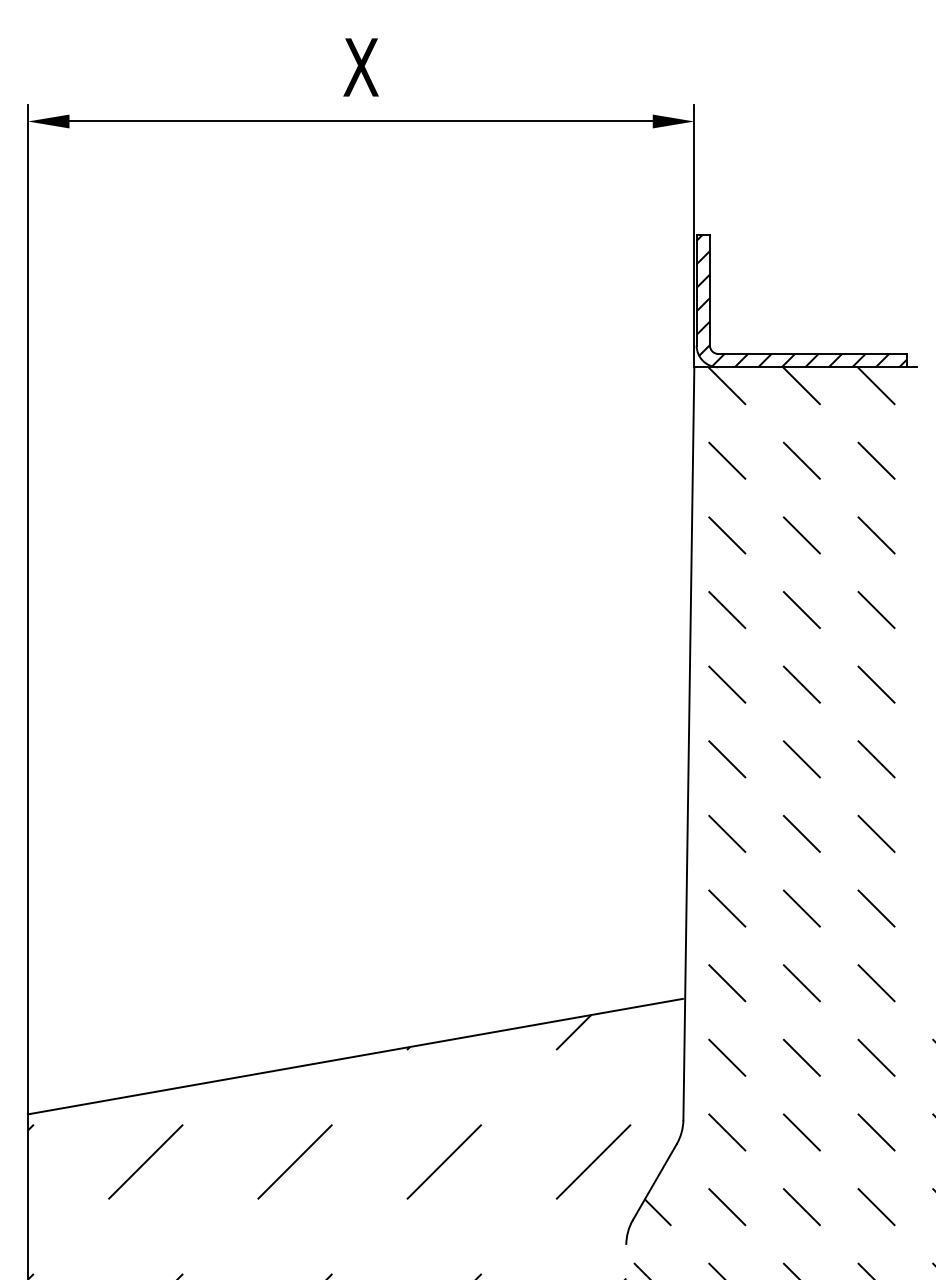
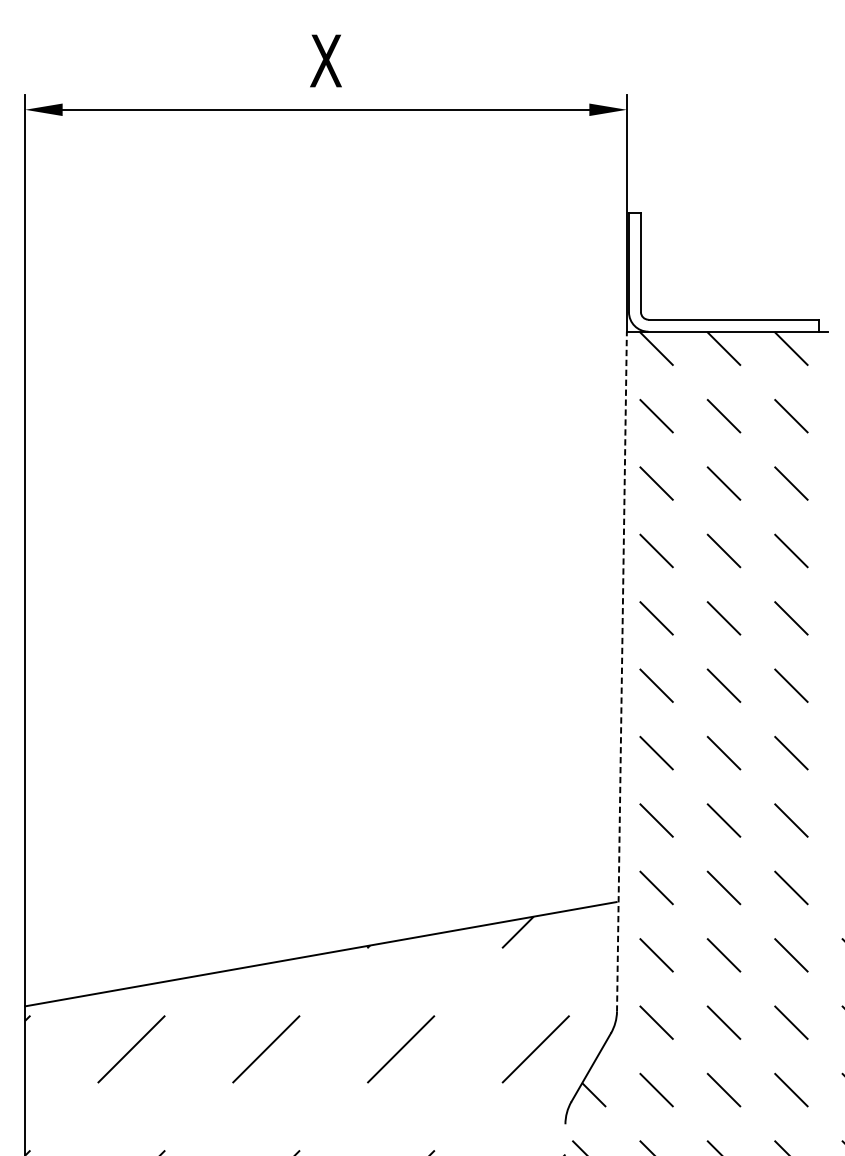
hatch: (801, 301) -> (723, 272), removed
line: (688, 743) -> (621, 671), solid -> dashed

